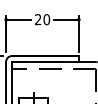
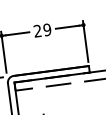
text: (46, 19) -> (47, 29), 20 -> 29

